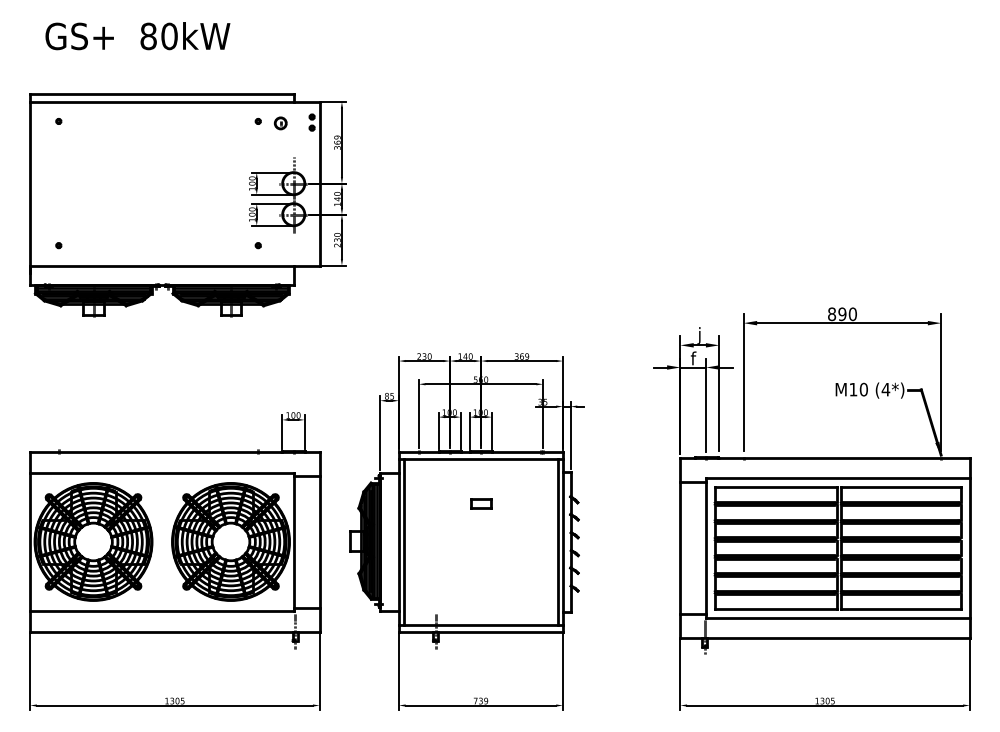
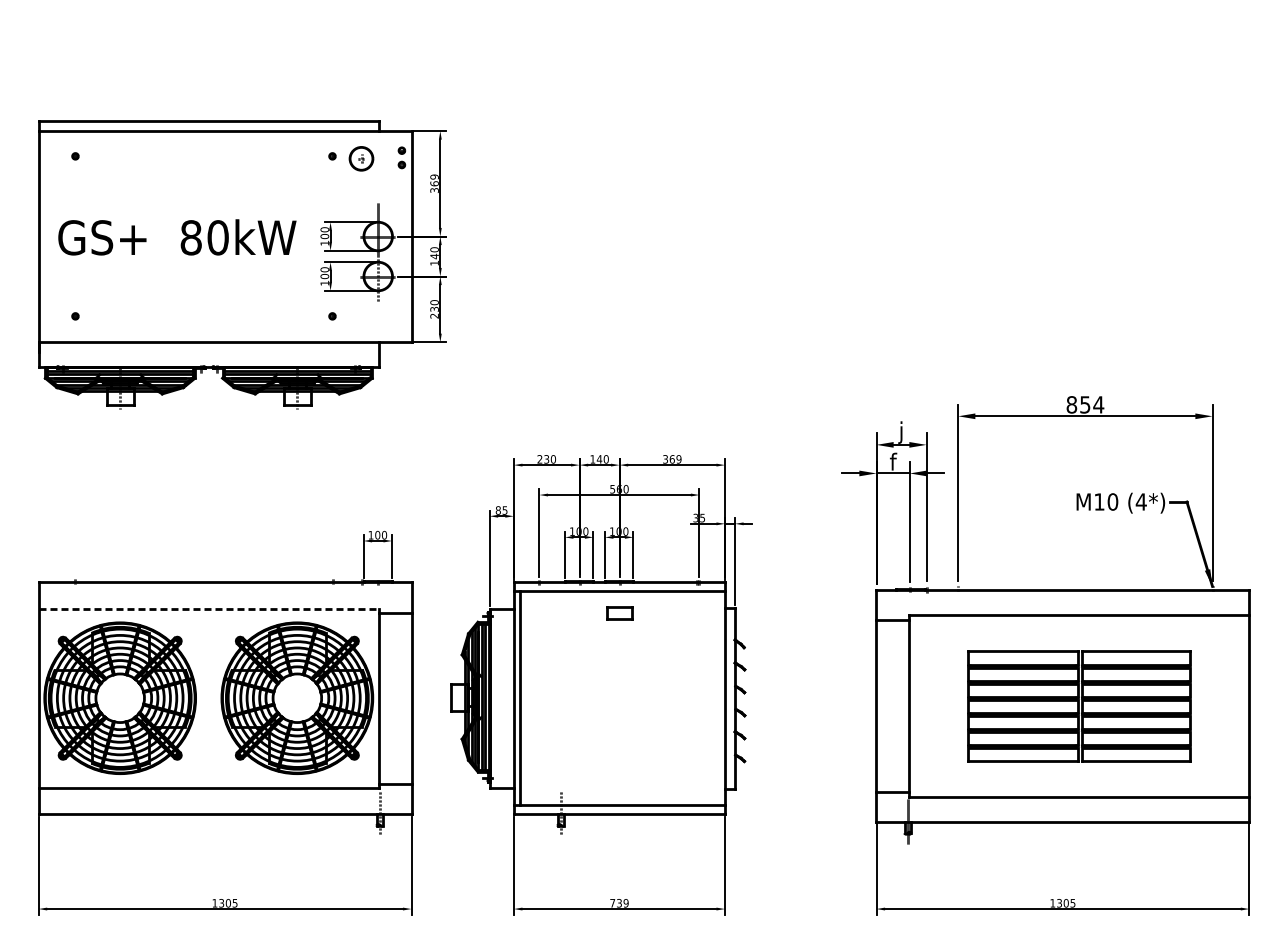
text: (137, 36) -> (177, 237), moved
part: (280, 123) -> (361, 158), size x1.6
text: (848, 314) -> (1092, 404), 890 -> 854
line: (162, 472) -> (209, 608), solid -> dashed
part: (480, 504) -> (619, 613), moved
line: (558, 541) -> (719, 697), removed
part: (837, 548) -> (1078, 706), size x0.7

